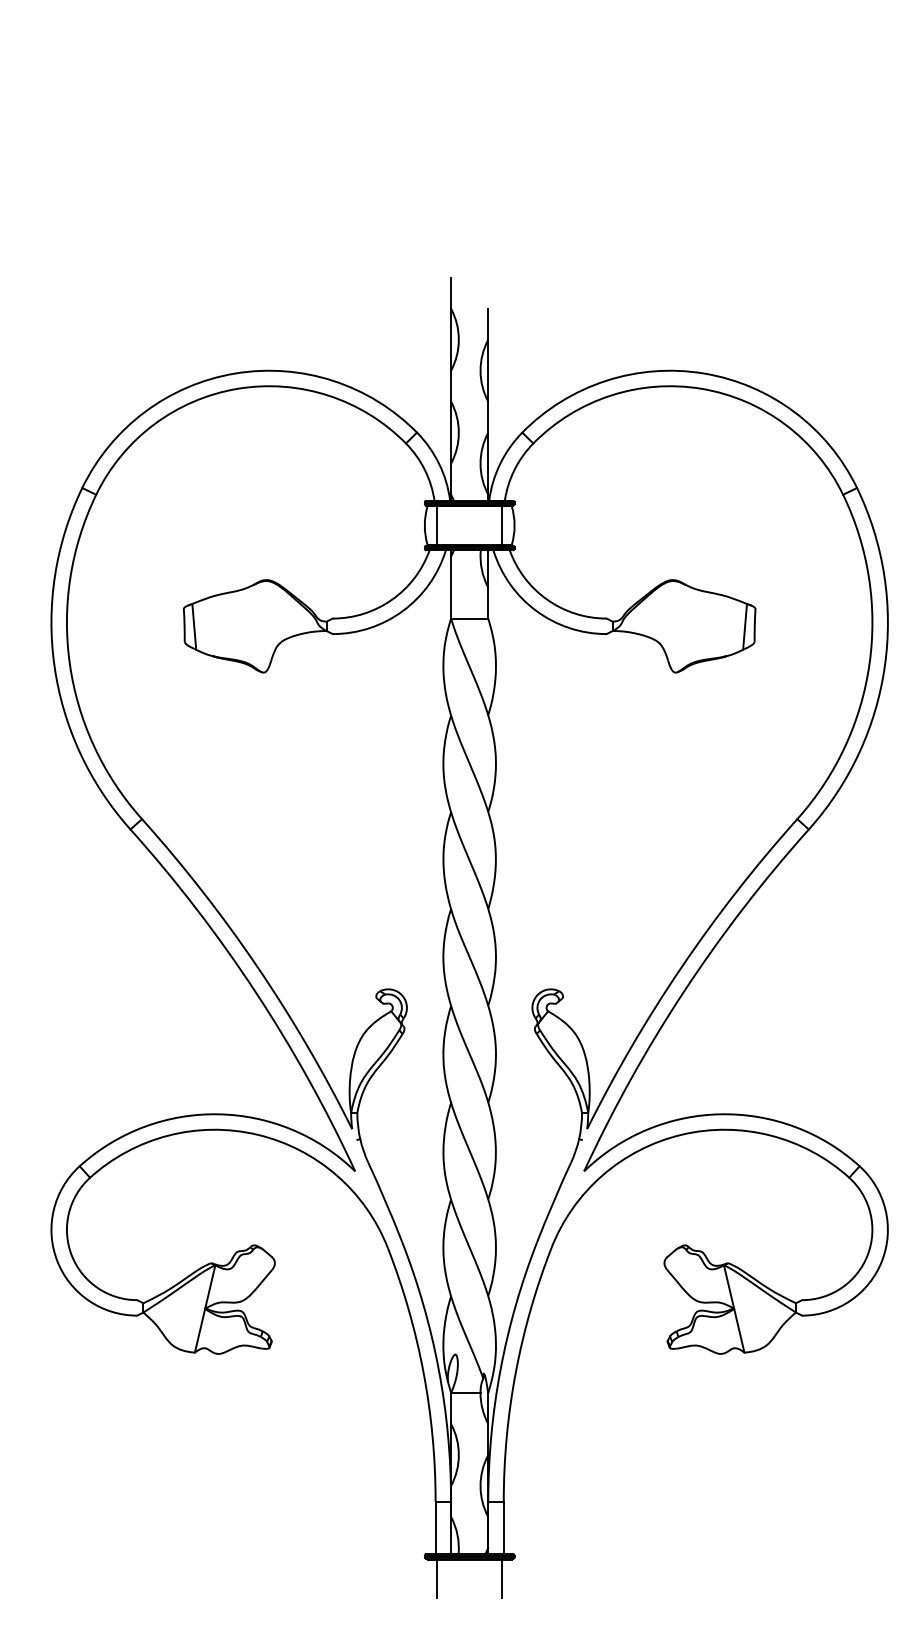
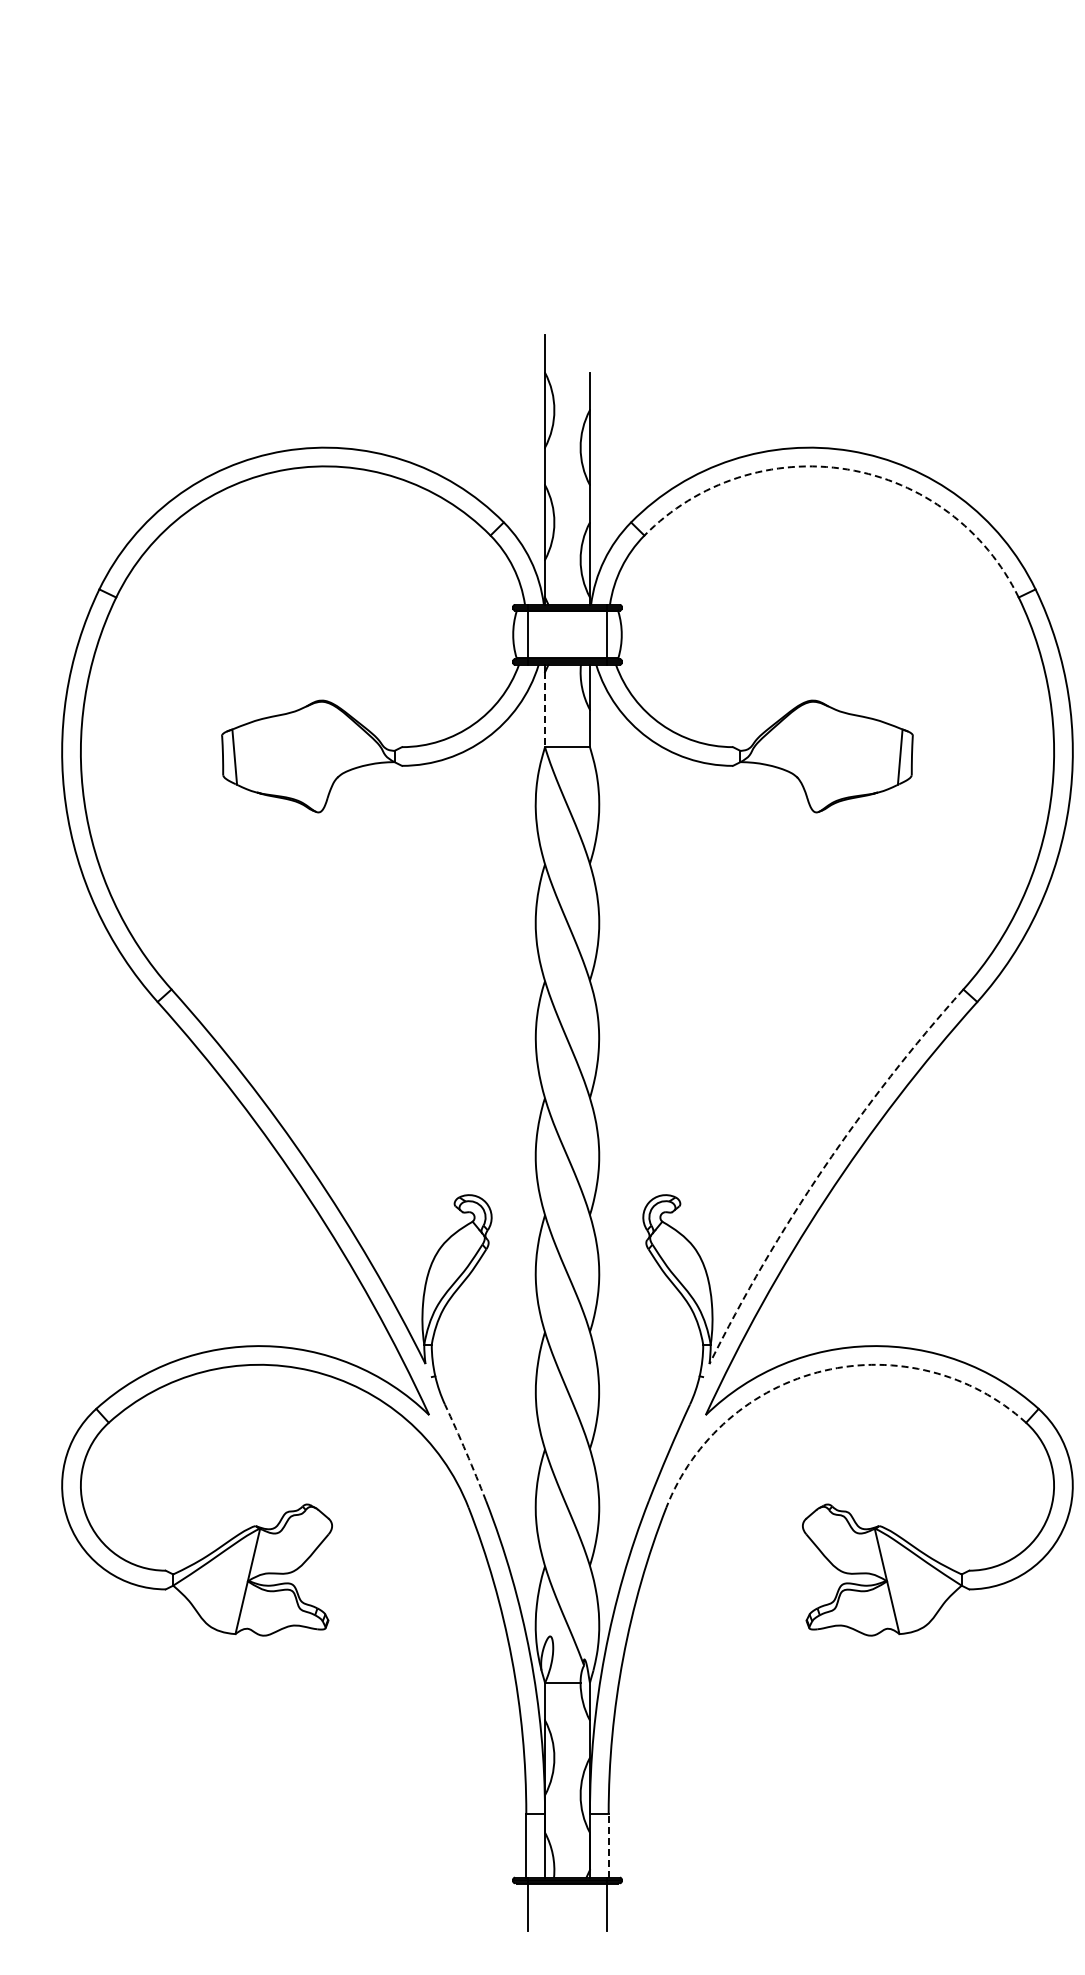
arc: (701, 388) -> (847, 469), solid -> dashed
line: (451, 588) -> (545, 710), solid -> dashed
arc: (681, 967) -> (823, 1168), solid -> dashed
arc: (681, 1134) -> (823, 1370), solid -> dashed
arc: (386, 1202) -> (466, 1452), solid -> dashed
line: (503, 1527) -> (608, 1845), solid -> dashed

